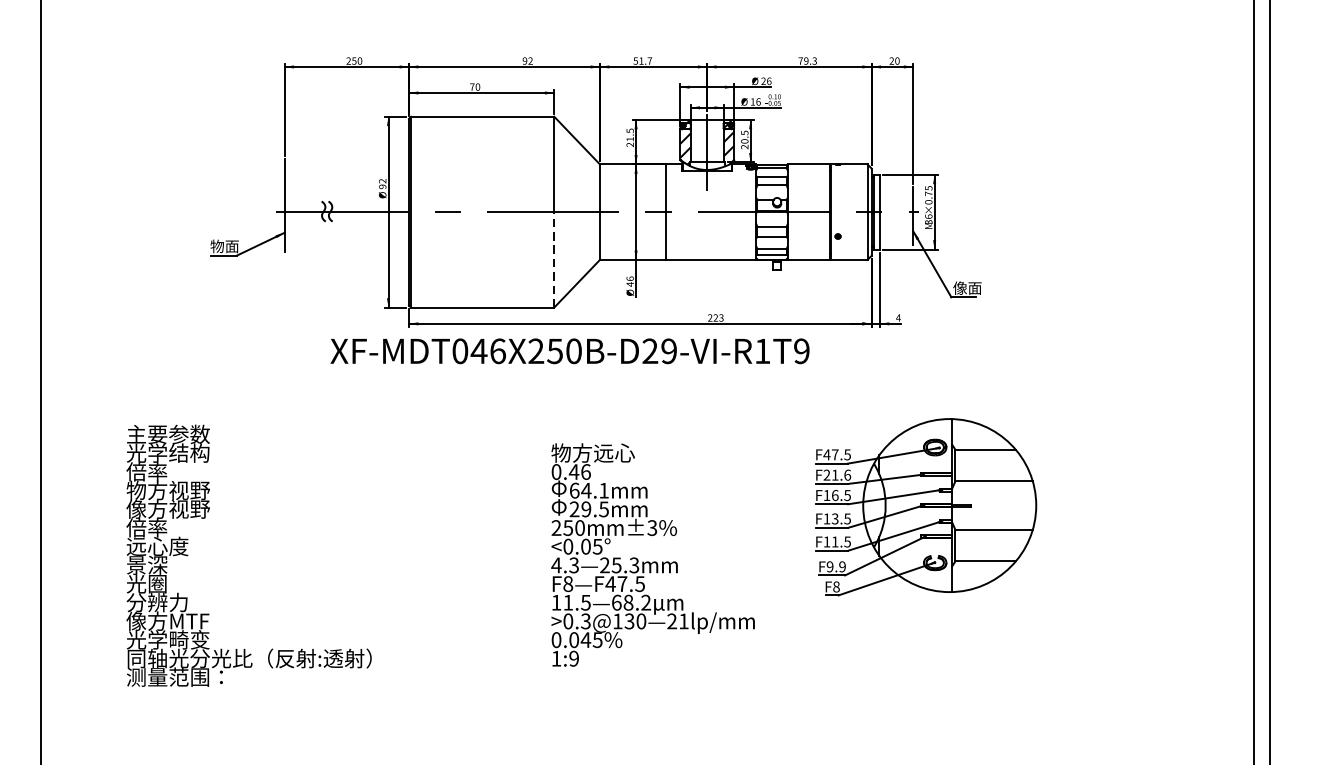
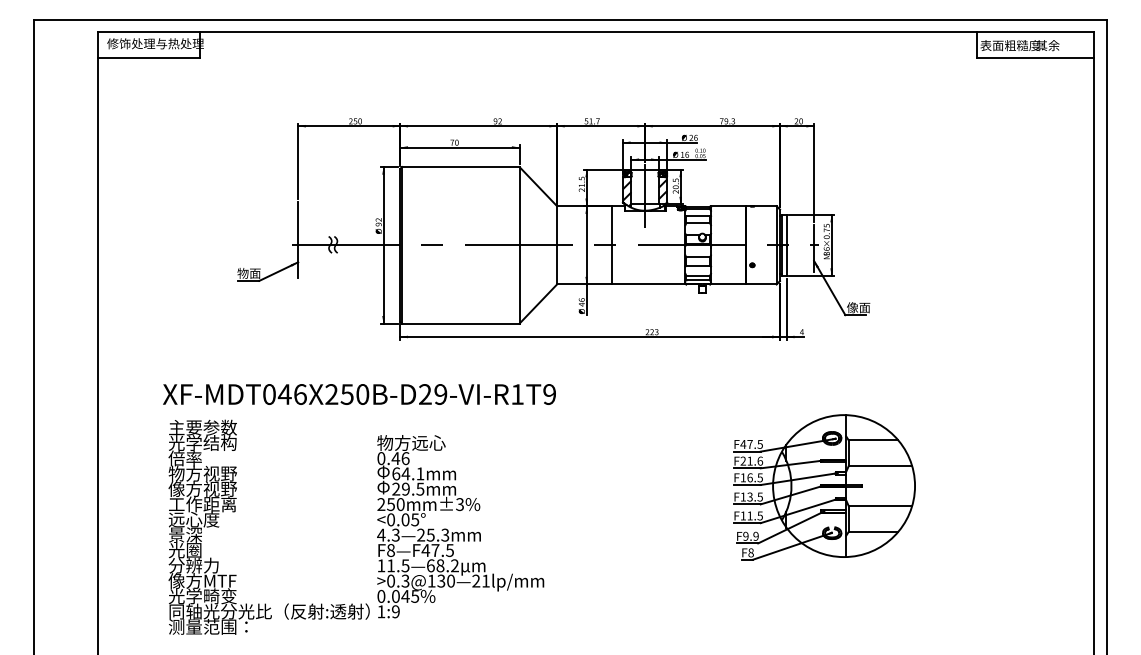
line: (554, 259) -> (519, 284), dashed -> solid
text: (570, 351) -> (359, 394), moved
text: (167, 528) -> (202, 504), 倍率 -> 工作距离
text: (652, 554) -> (460, 526), moved

